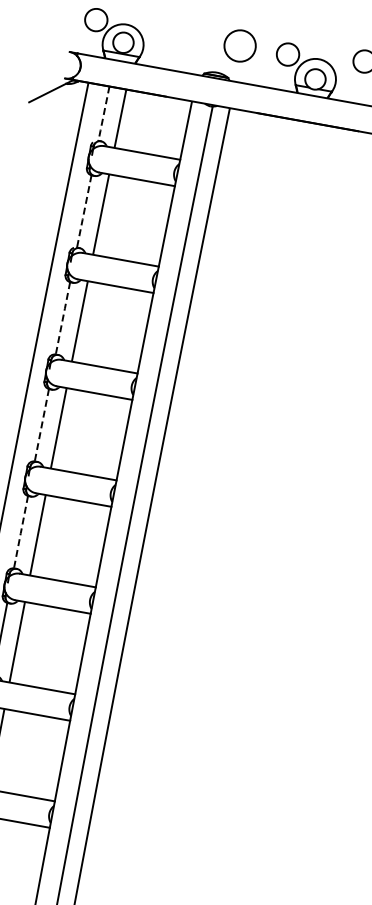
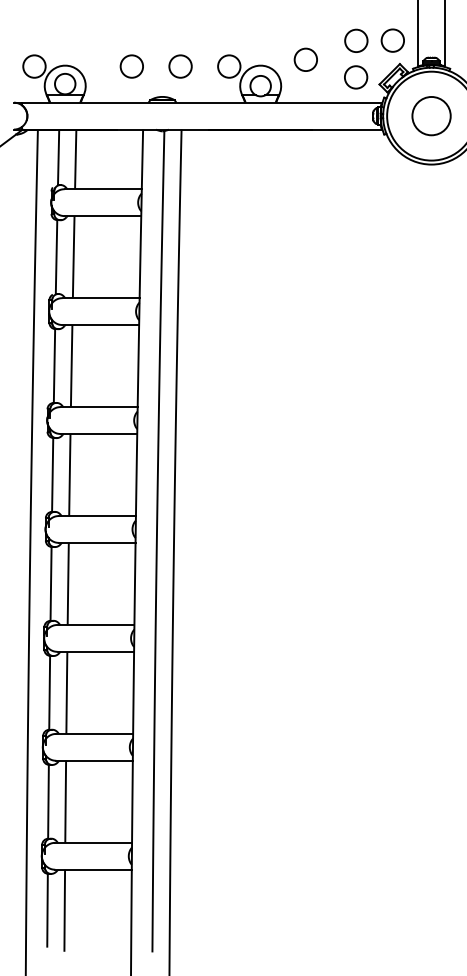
circle: (191, 37) -> (131, 66), added
circle: (240, 45) -> (180, 66), size x0.71
line: (103, 114) -> (58, 158), dashed -> solid
line: (83, 212) -> (56, 258), dashed -> solid
line: (62, 318) -> (54, 366), dashed -> solid
line: (41, 425) -> (52, 475), dashed -> solid
line: (21, 532) -> (51, 584), dashed -> solid

